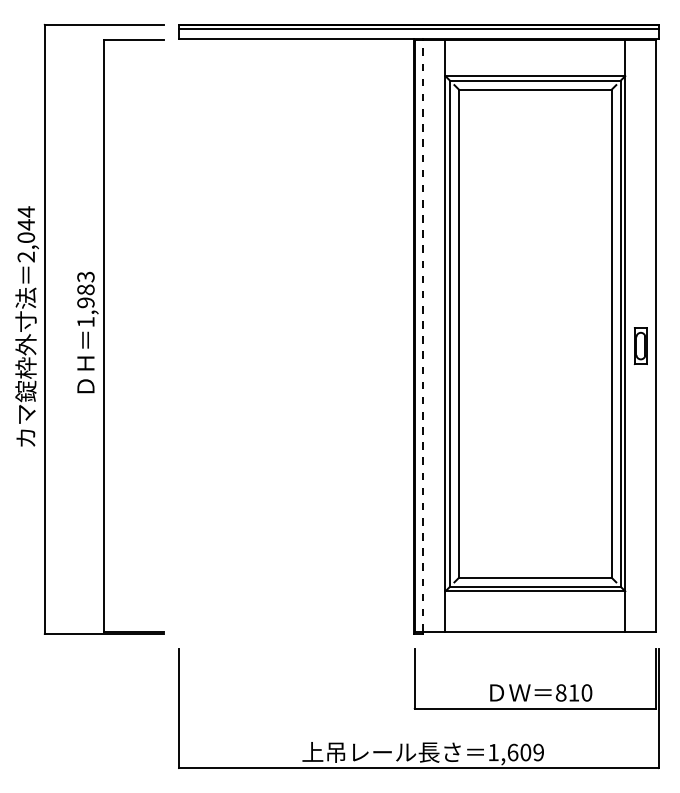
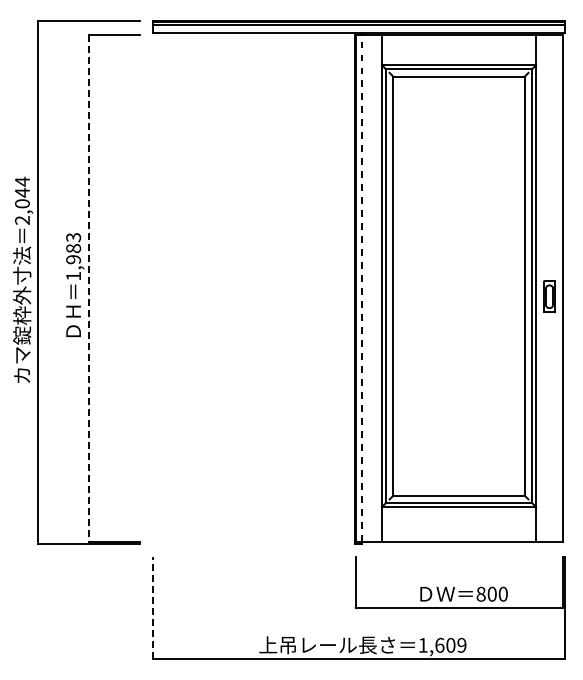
line: (104, 336) -> (89, 288), solid -> dashed
text: (573, 692) -> (491, 593), 810 -> 800
line: (179, 708) -> (153, 607), solid -> dashed

